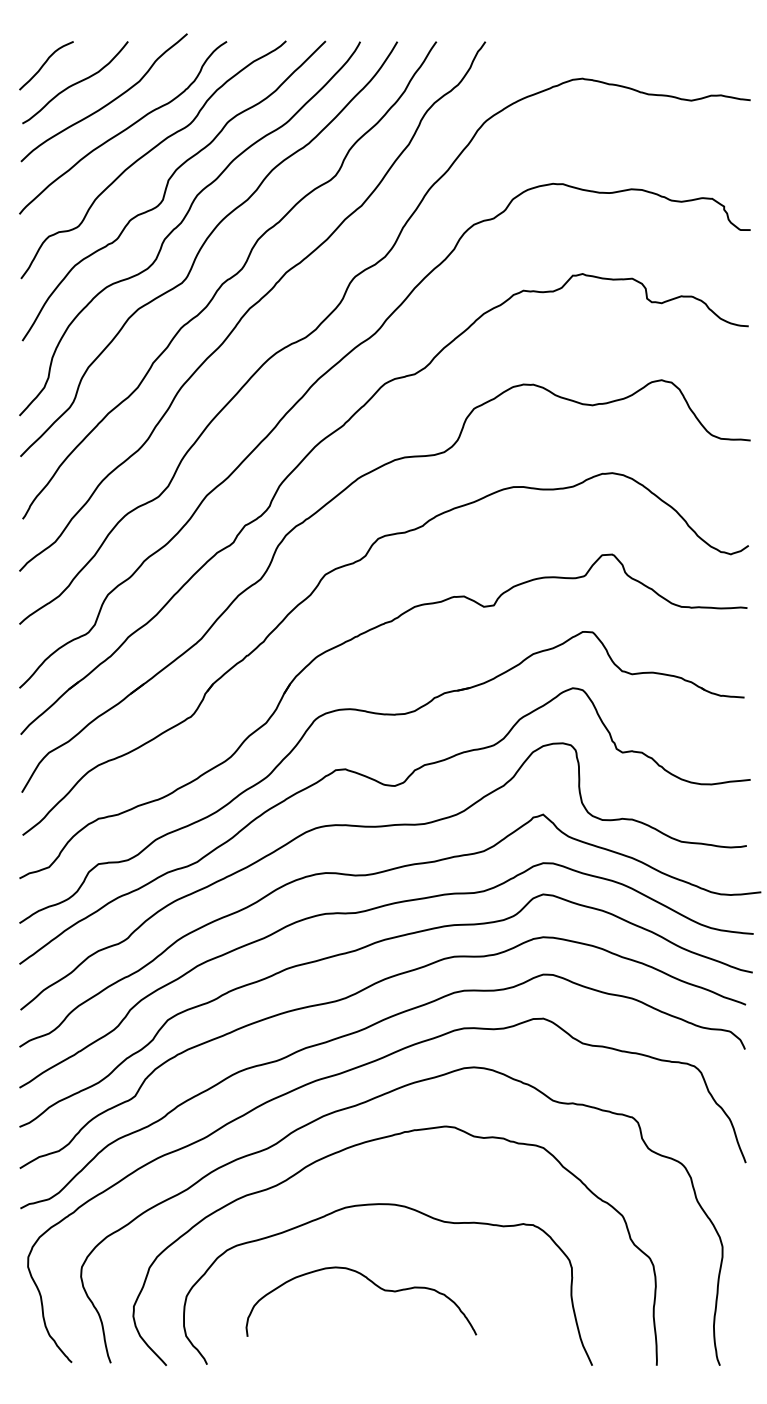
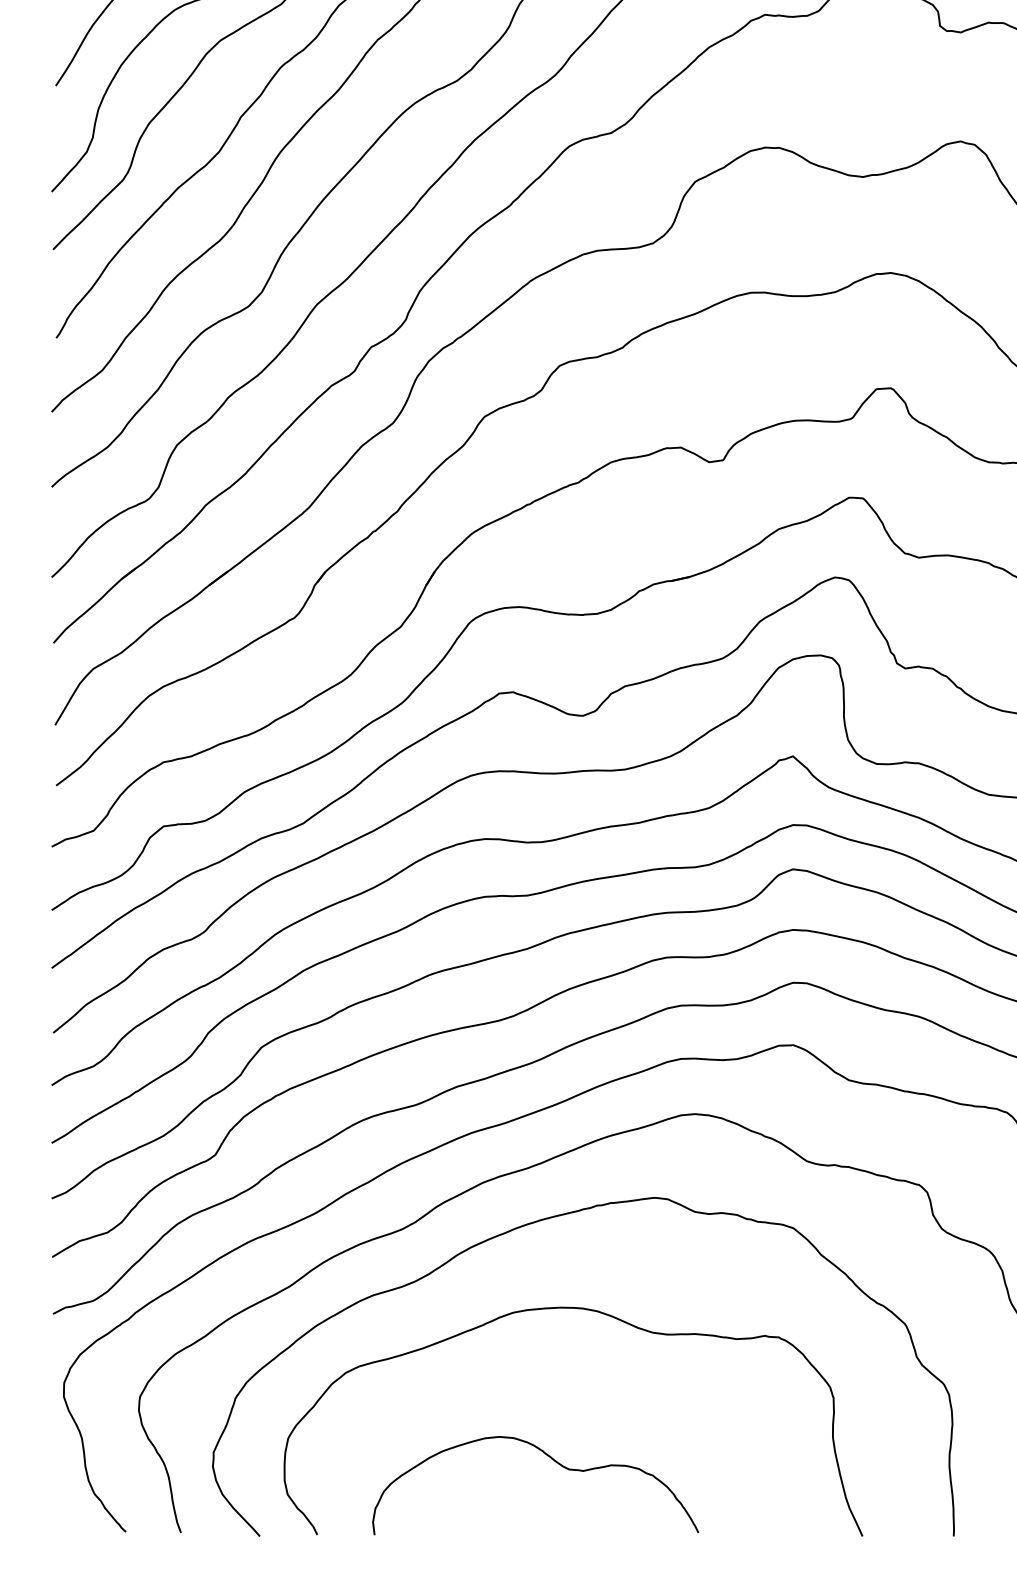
curve: (374, 1285) -> (554, 1462), moved

